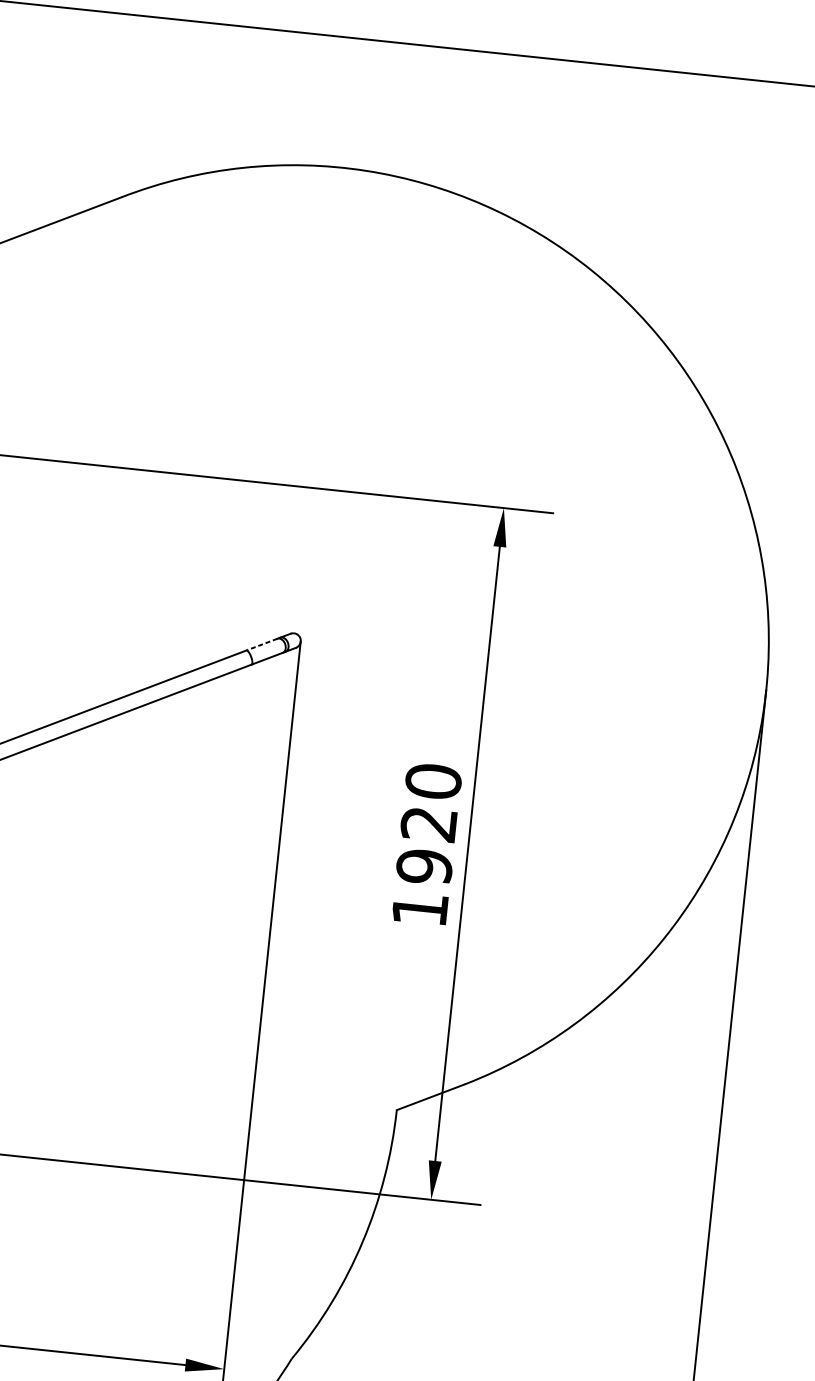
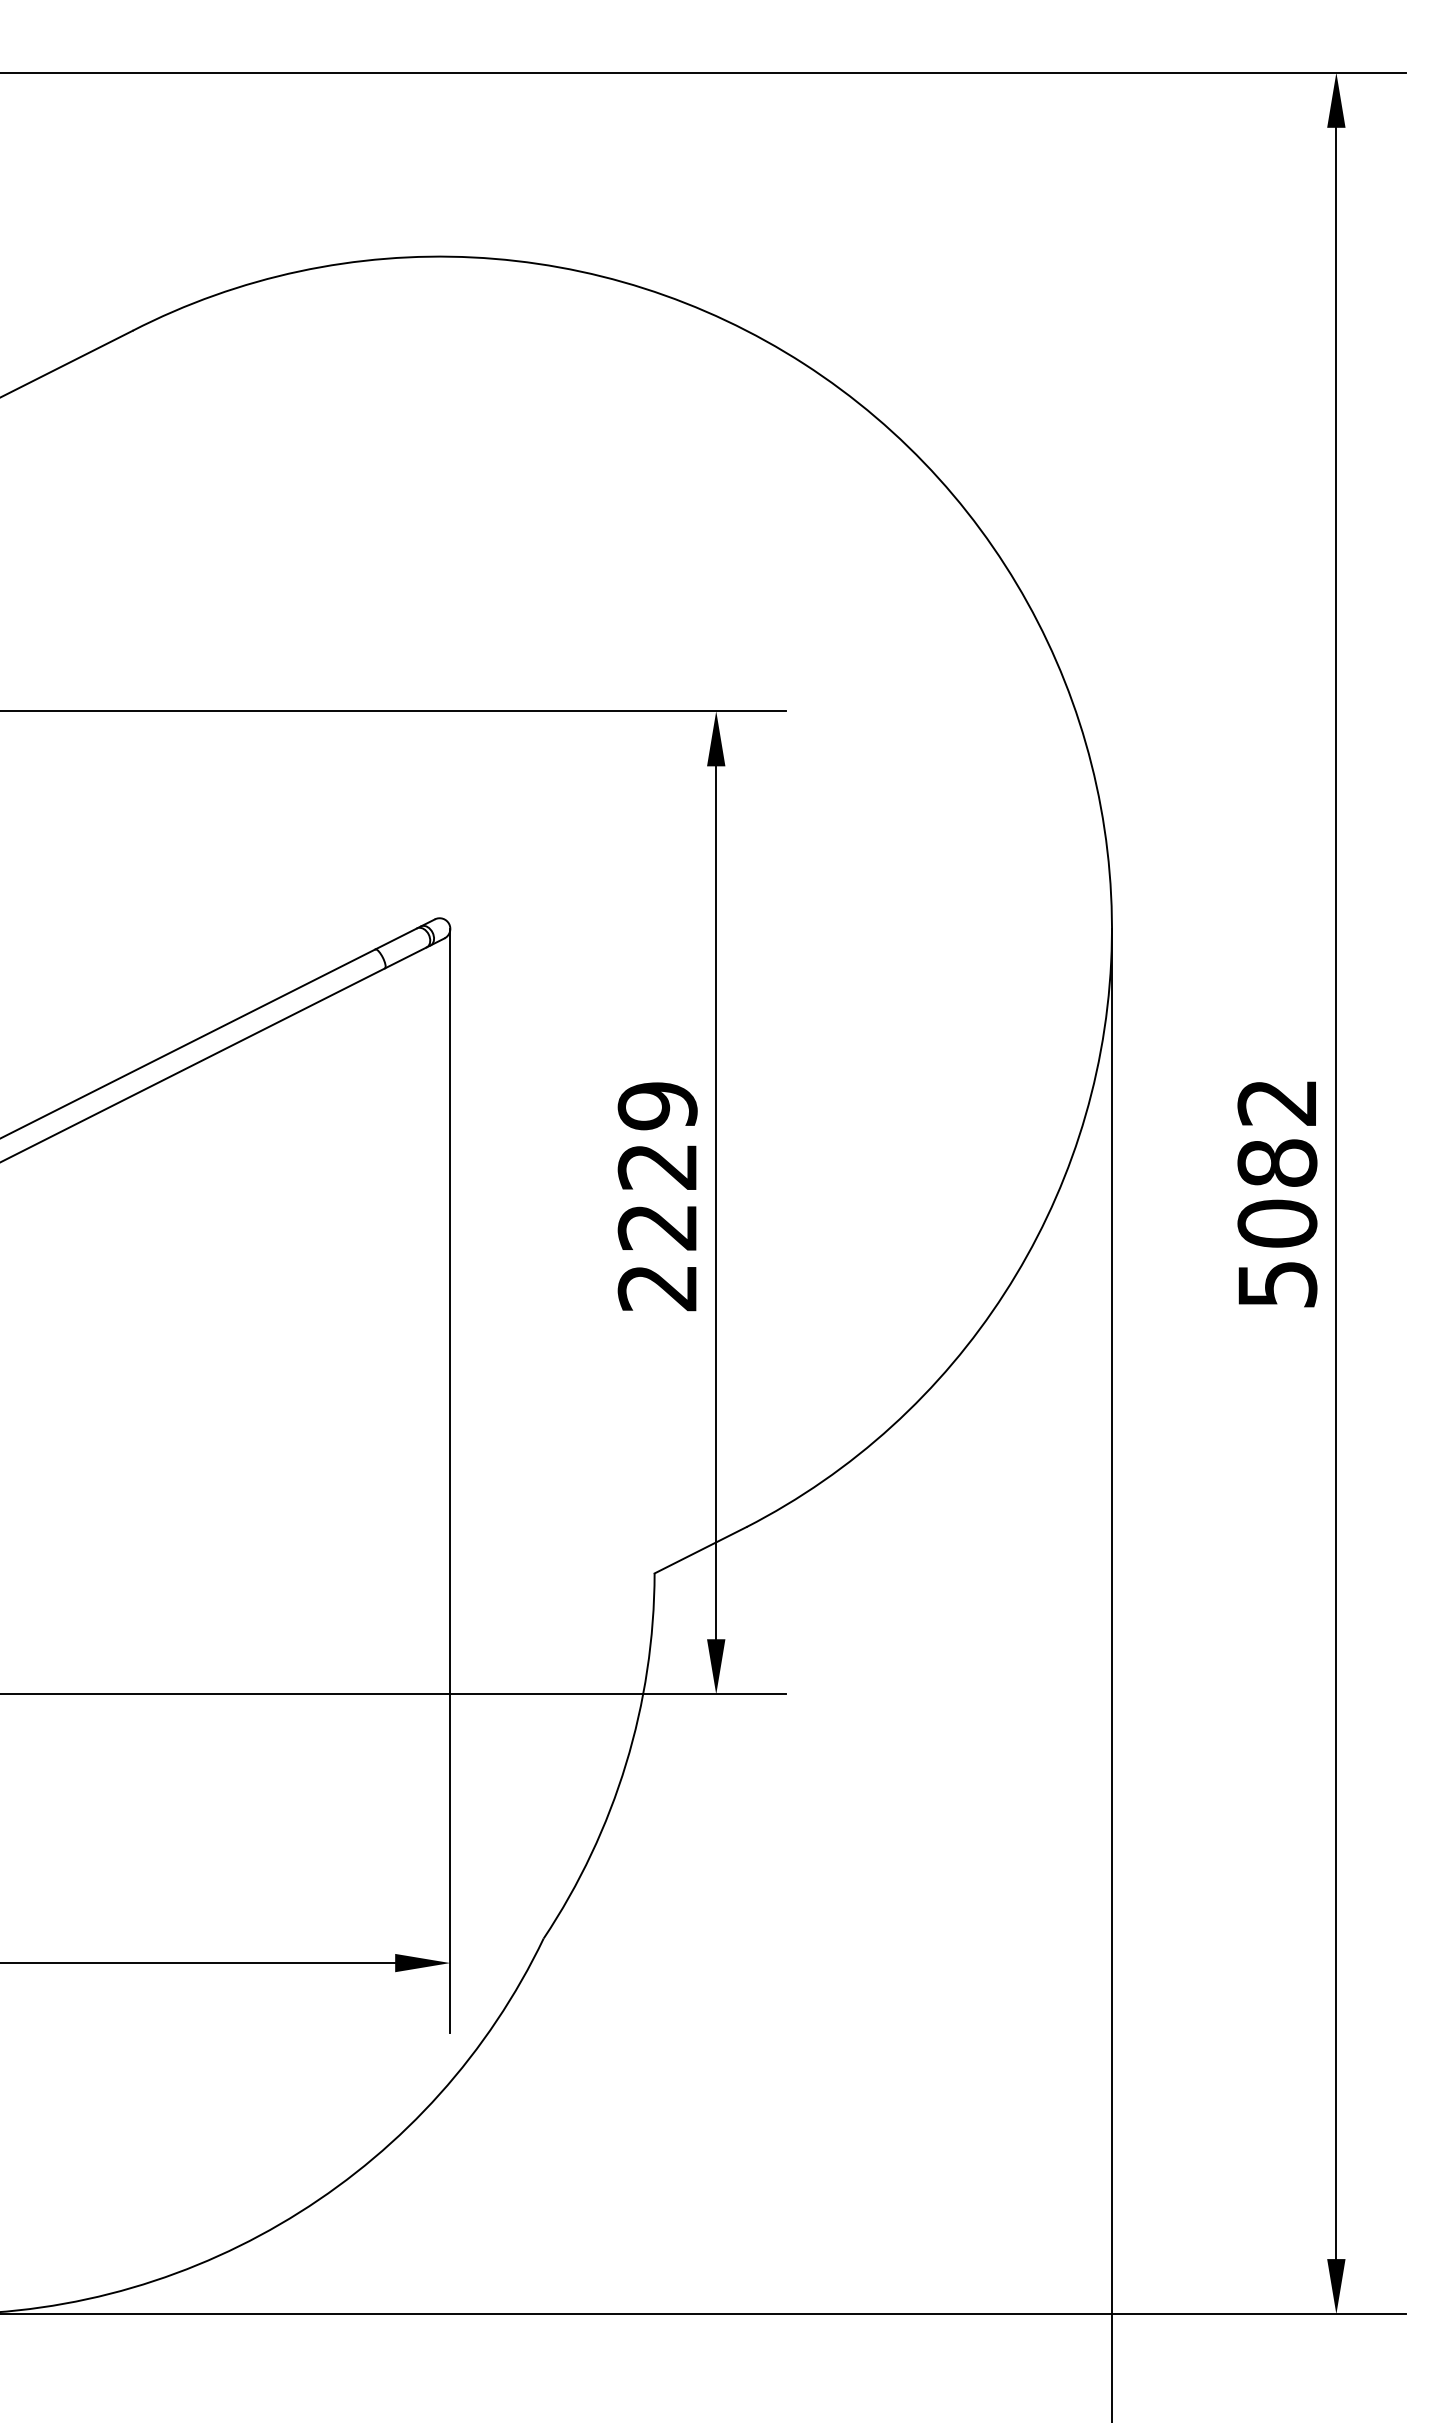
line: (261, 644) -> (395, 939), dashed -> solid
text: (426, 845) -> (657, 1196), 1920 -> 2229

